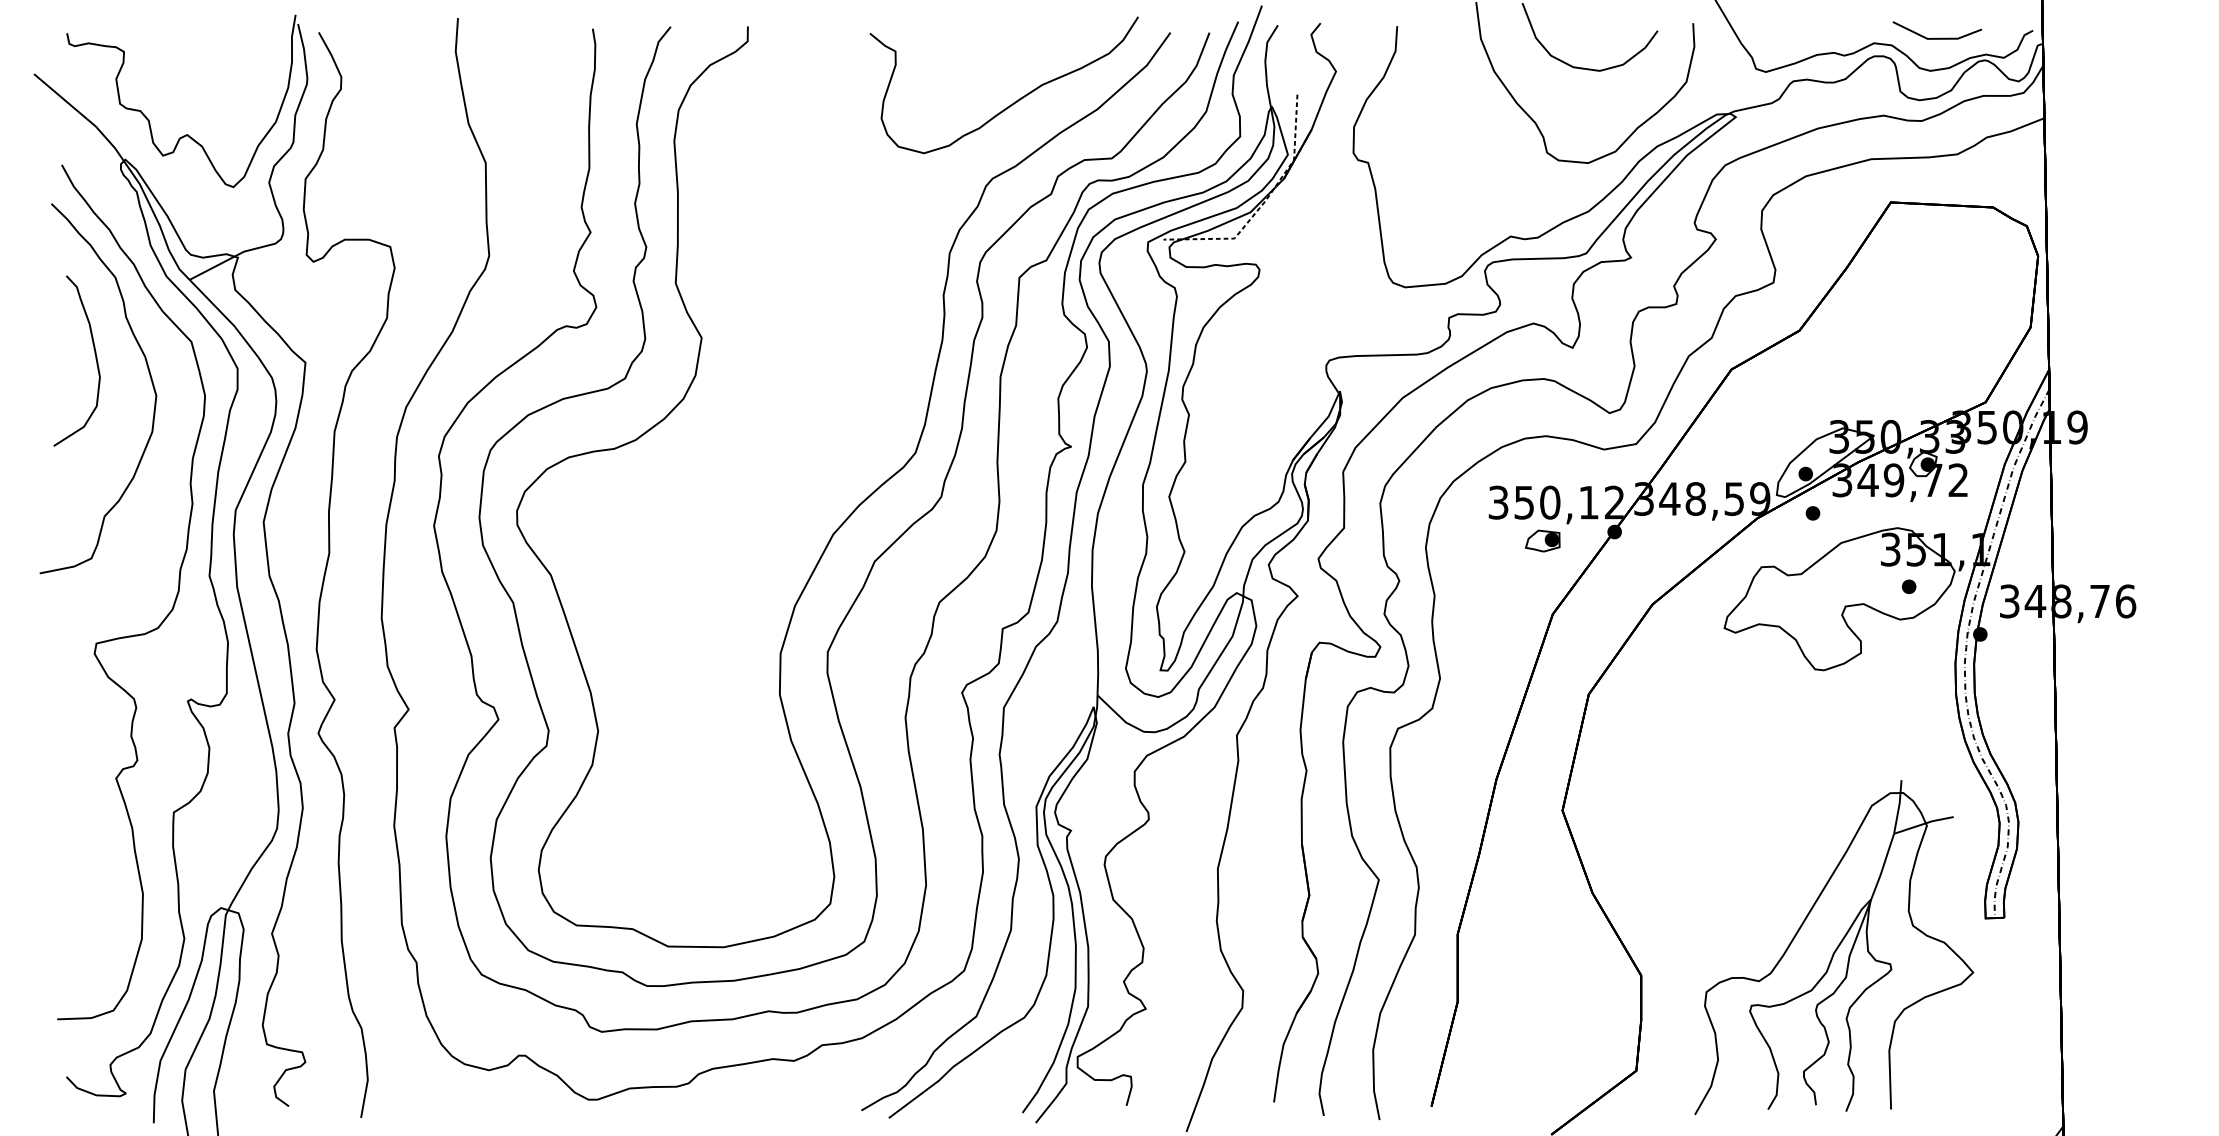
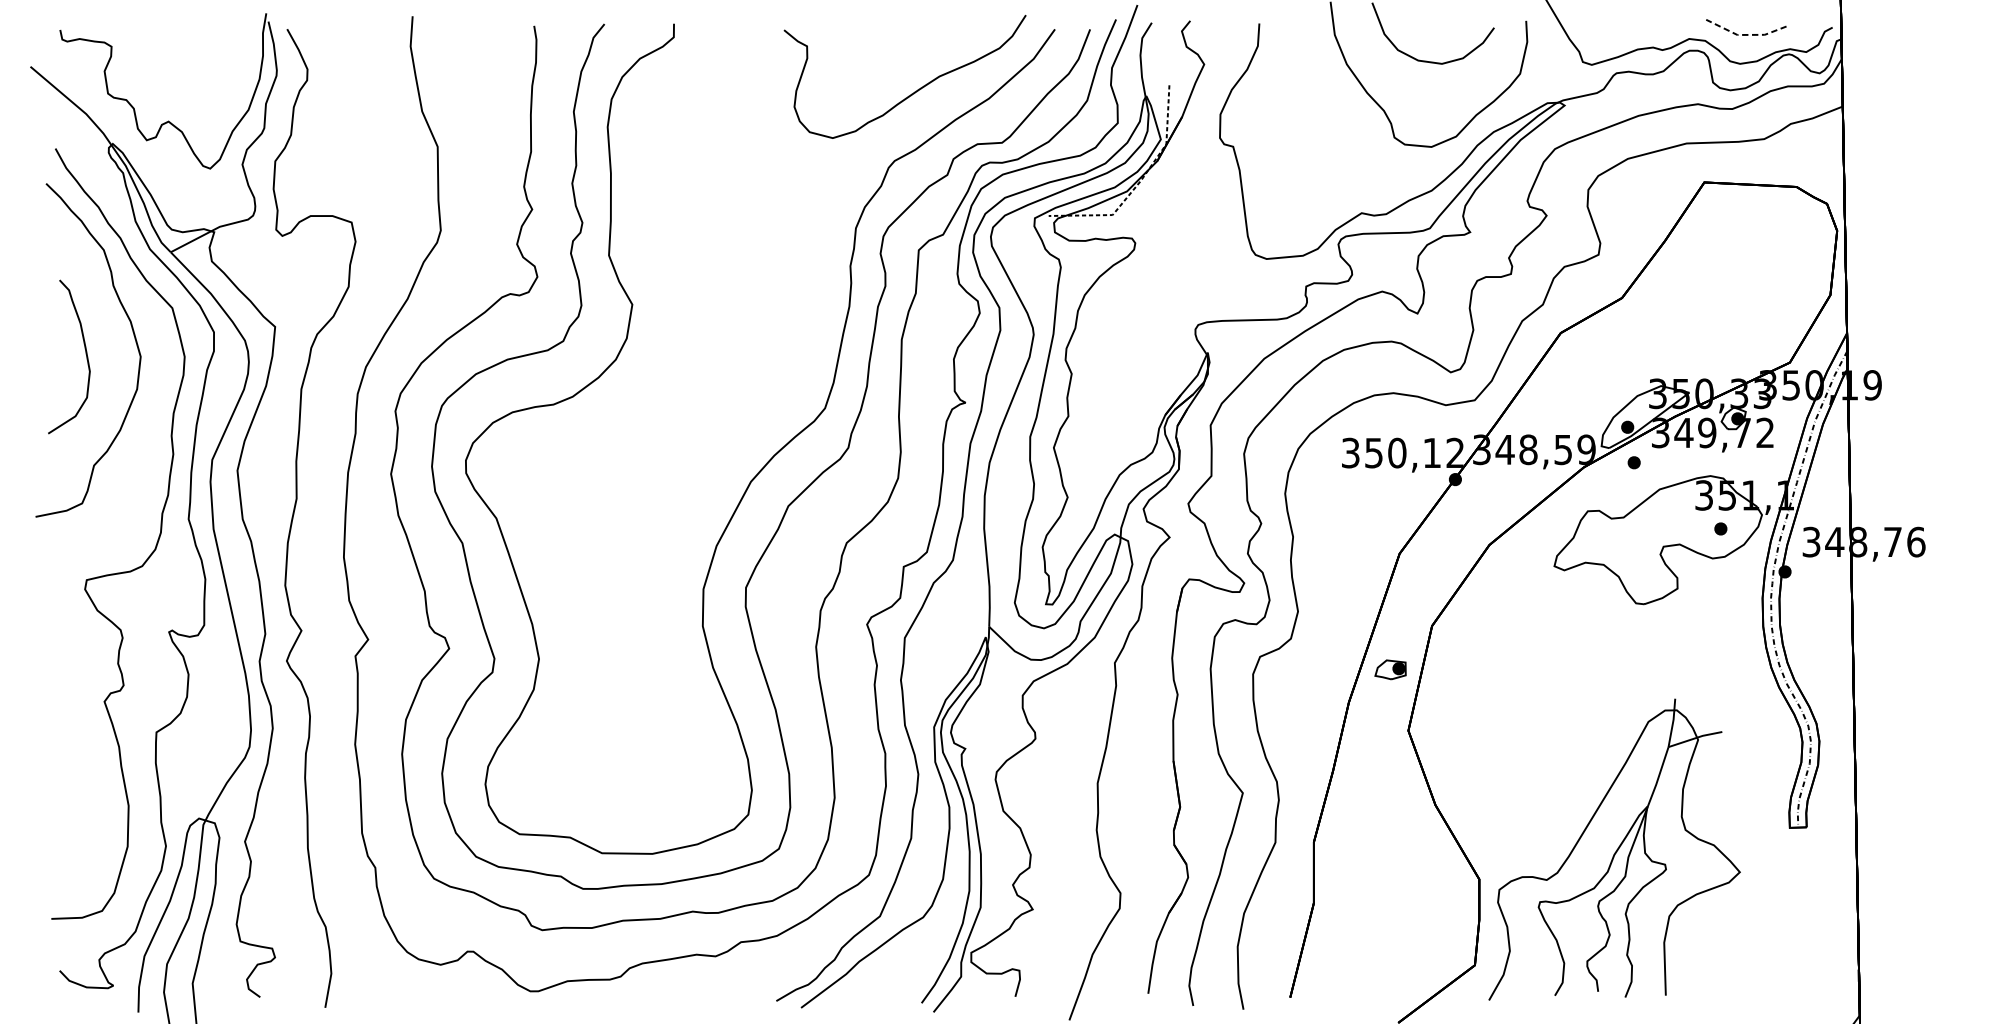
line: (1936, 38) -> (1745, 34), solid -> dashed
curve: (94, 354) -> (84, 351), moved
part: (1542, 540) -> (1390, 669), moved
part: (1834, 947) -> (1614, 849), moved

